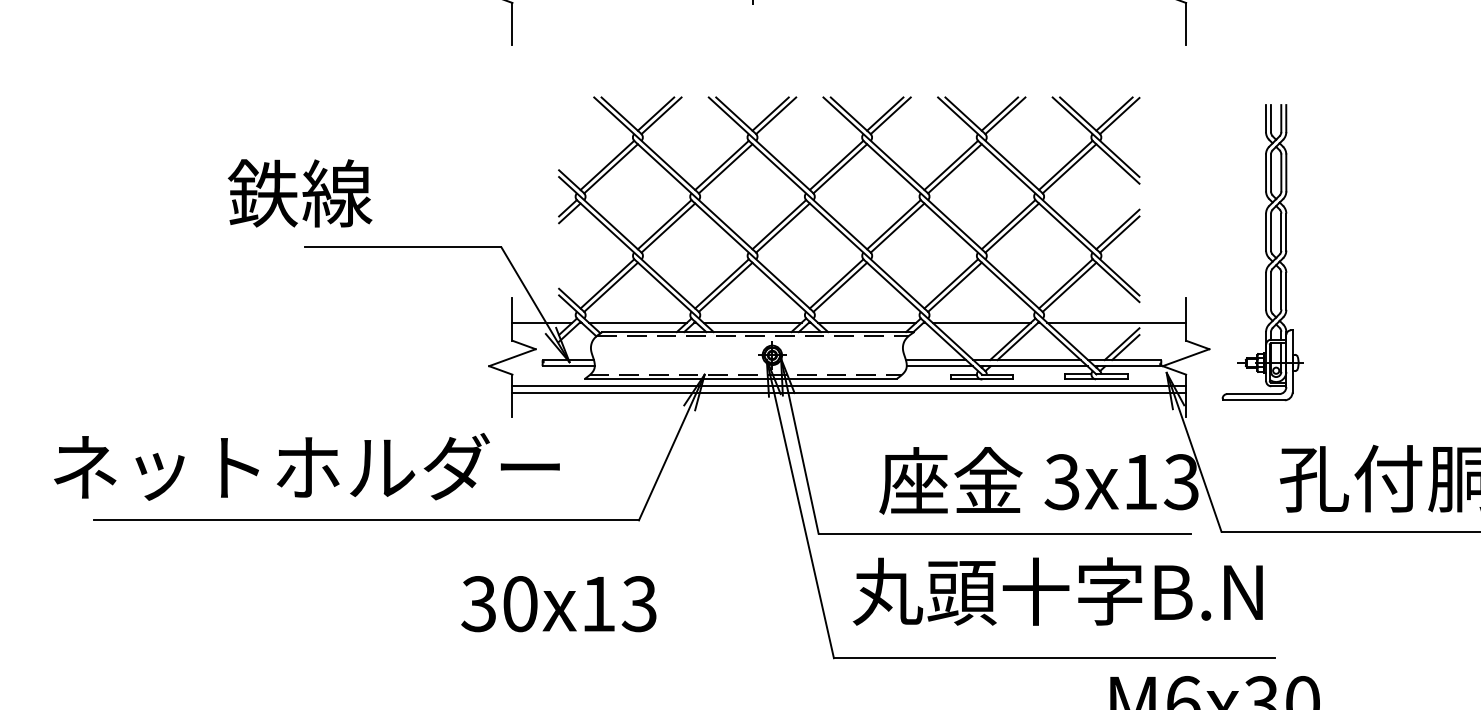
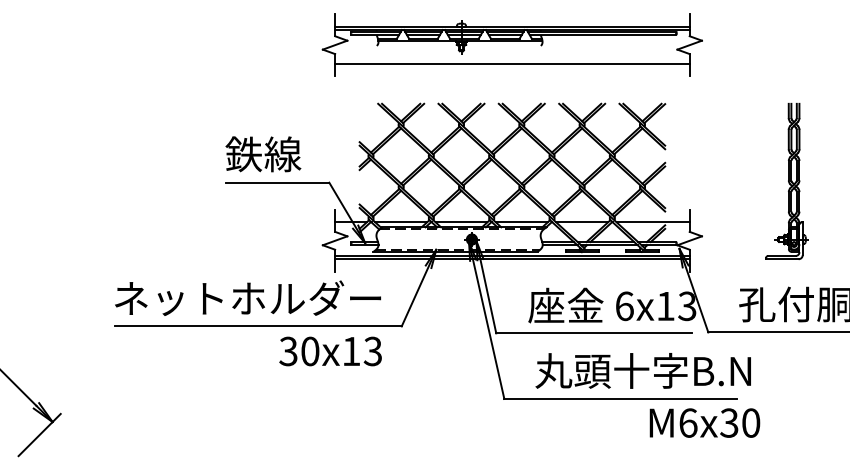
line: (849, 20) -> (512, 63), added
text: (300, 193) -> (263, 154), moved
part: (1261, 250) -> (786, 180), moved
text: (306, 465) -> (247, 297), moved
text: (1062, 482) -> (624, 306), 3x13 -> 6x13
text: (1056, 590) -> (642, 370), moved
text: (558, 604) -> (330, 351), moved

